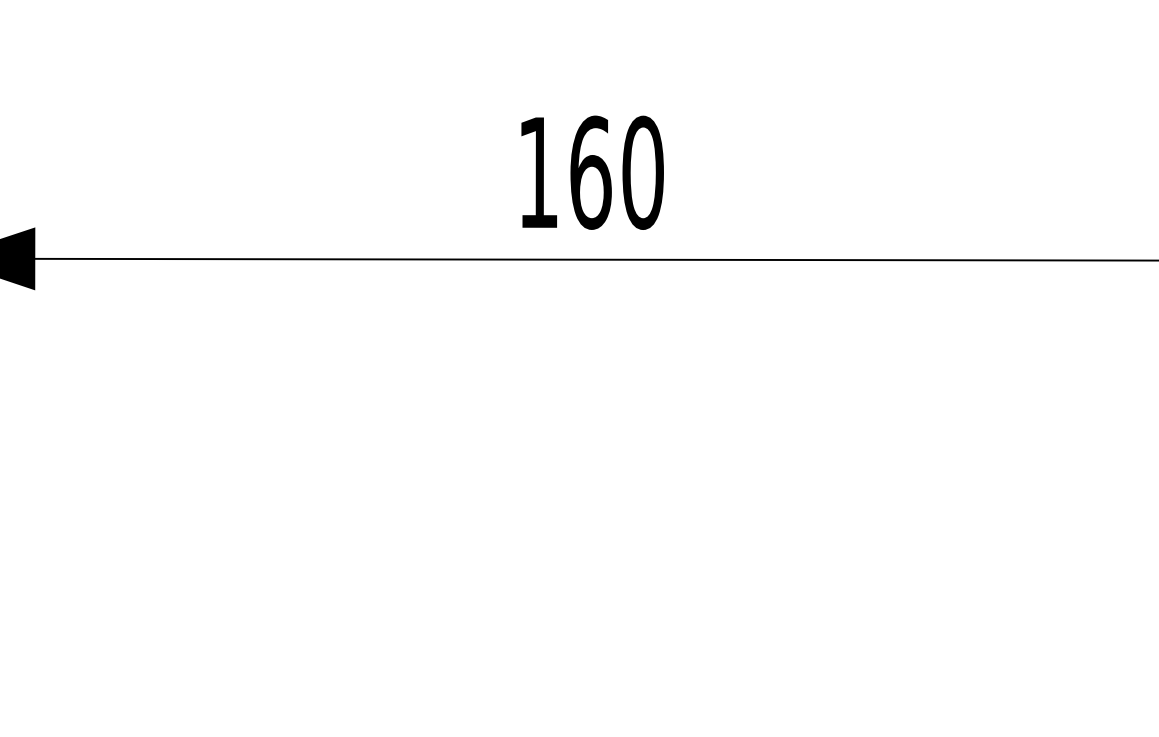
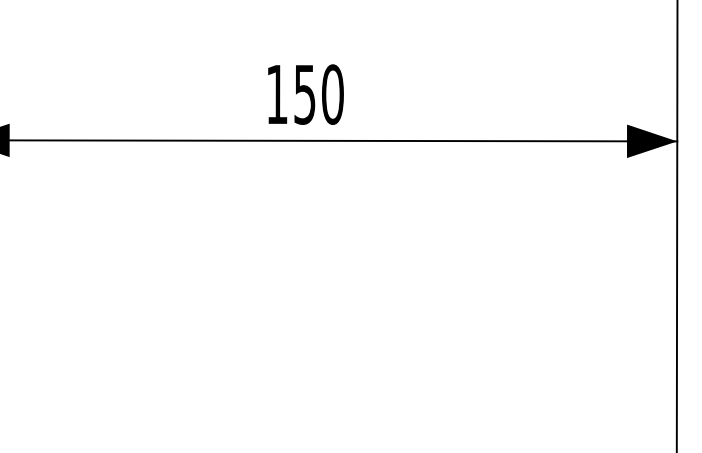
text: (591, 172) -> (305, 94), 160 -> 150

